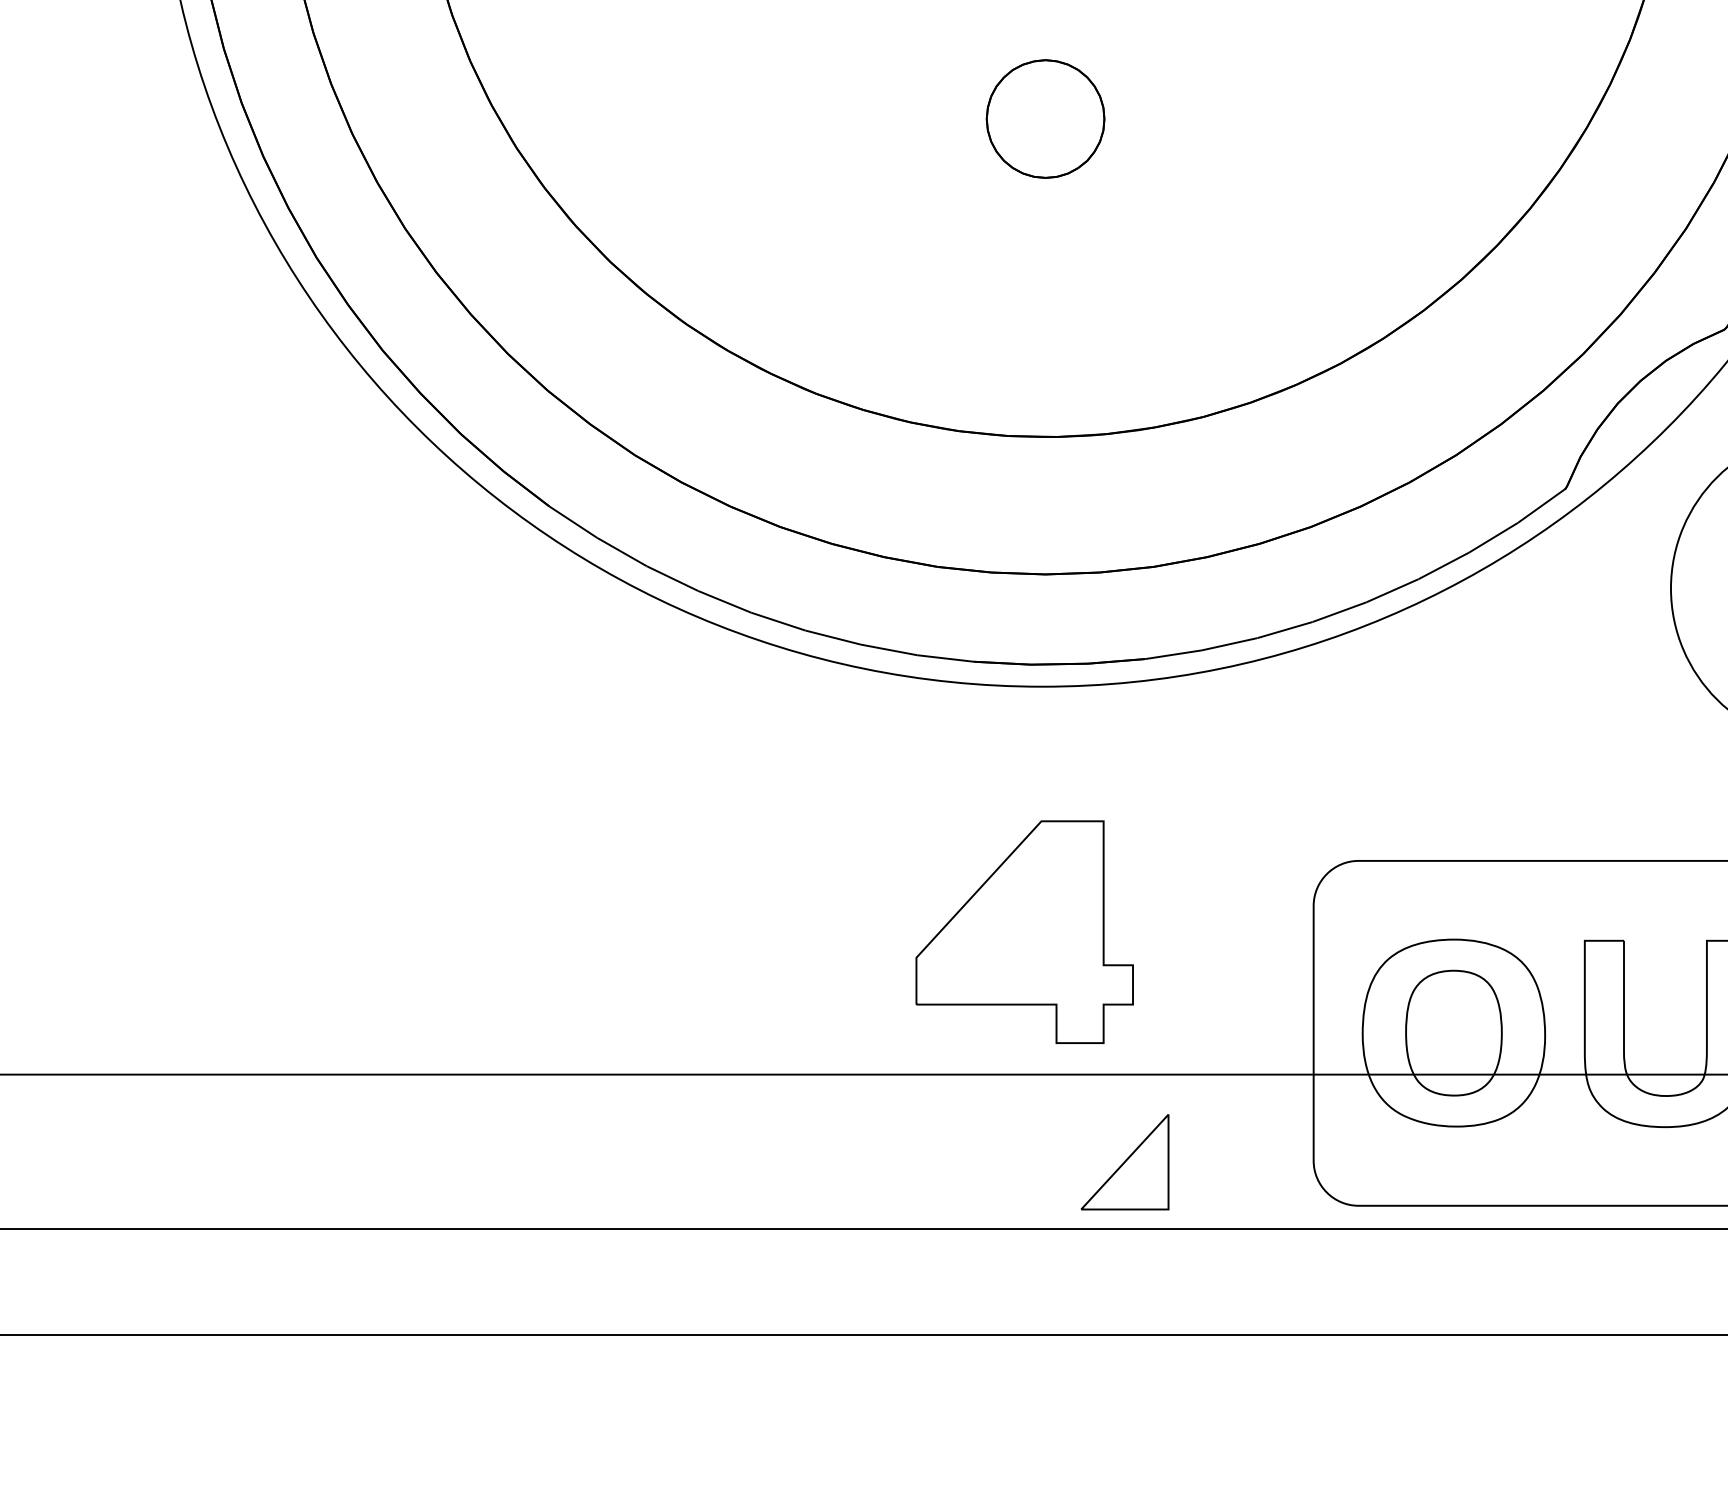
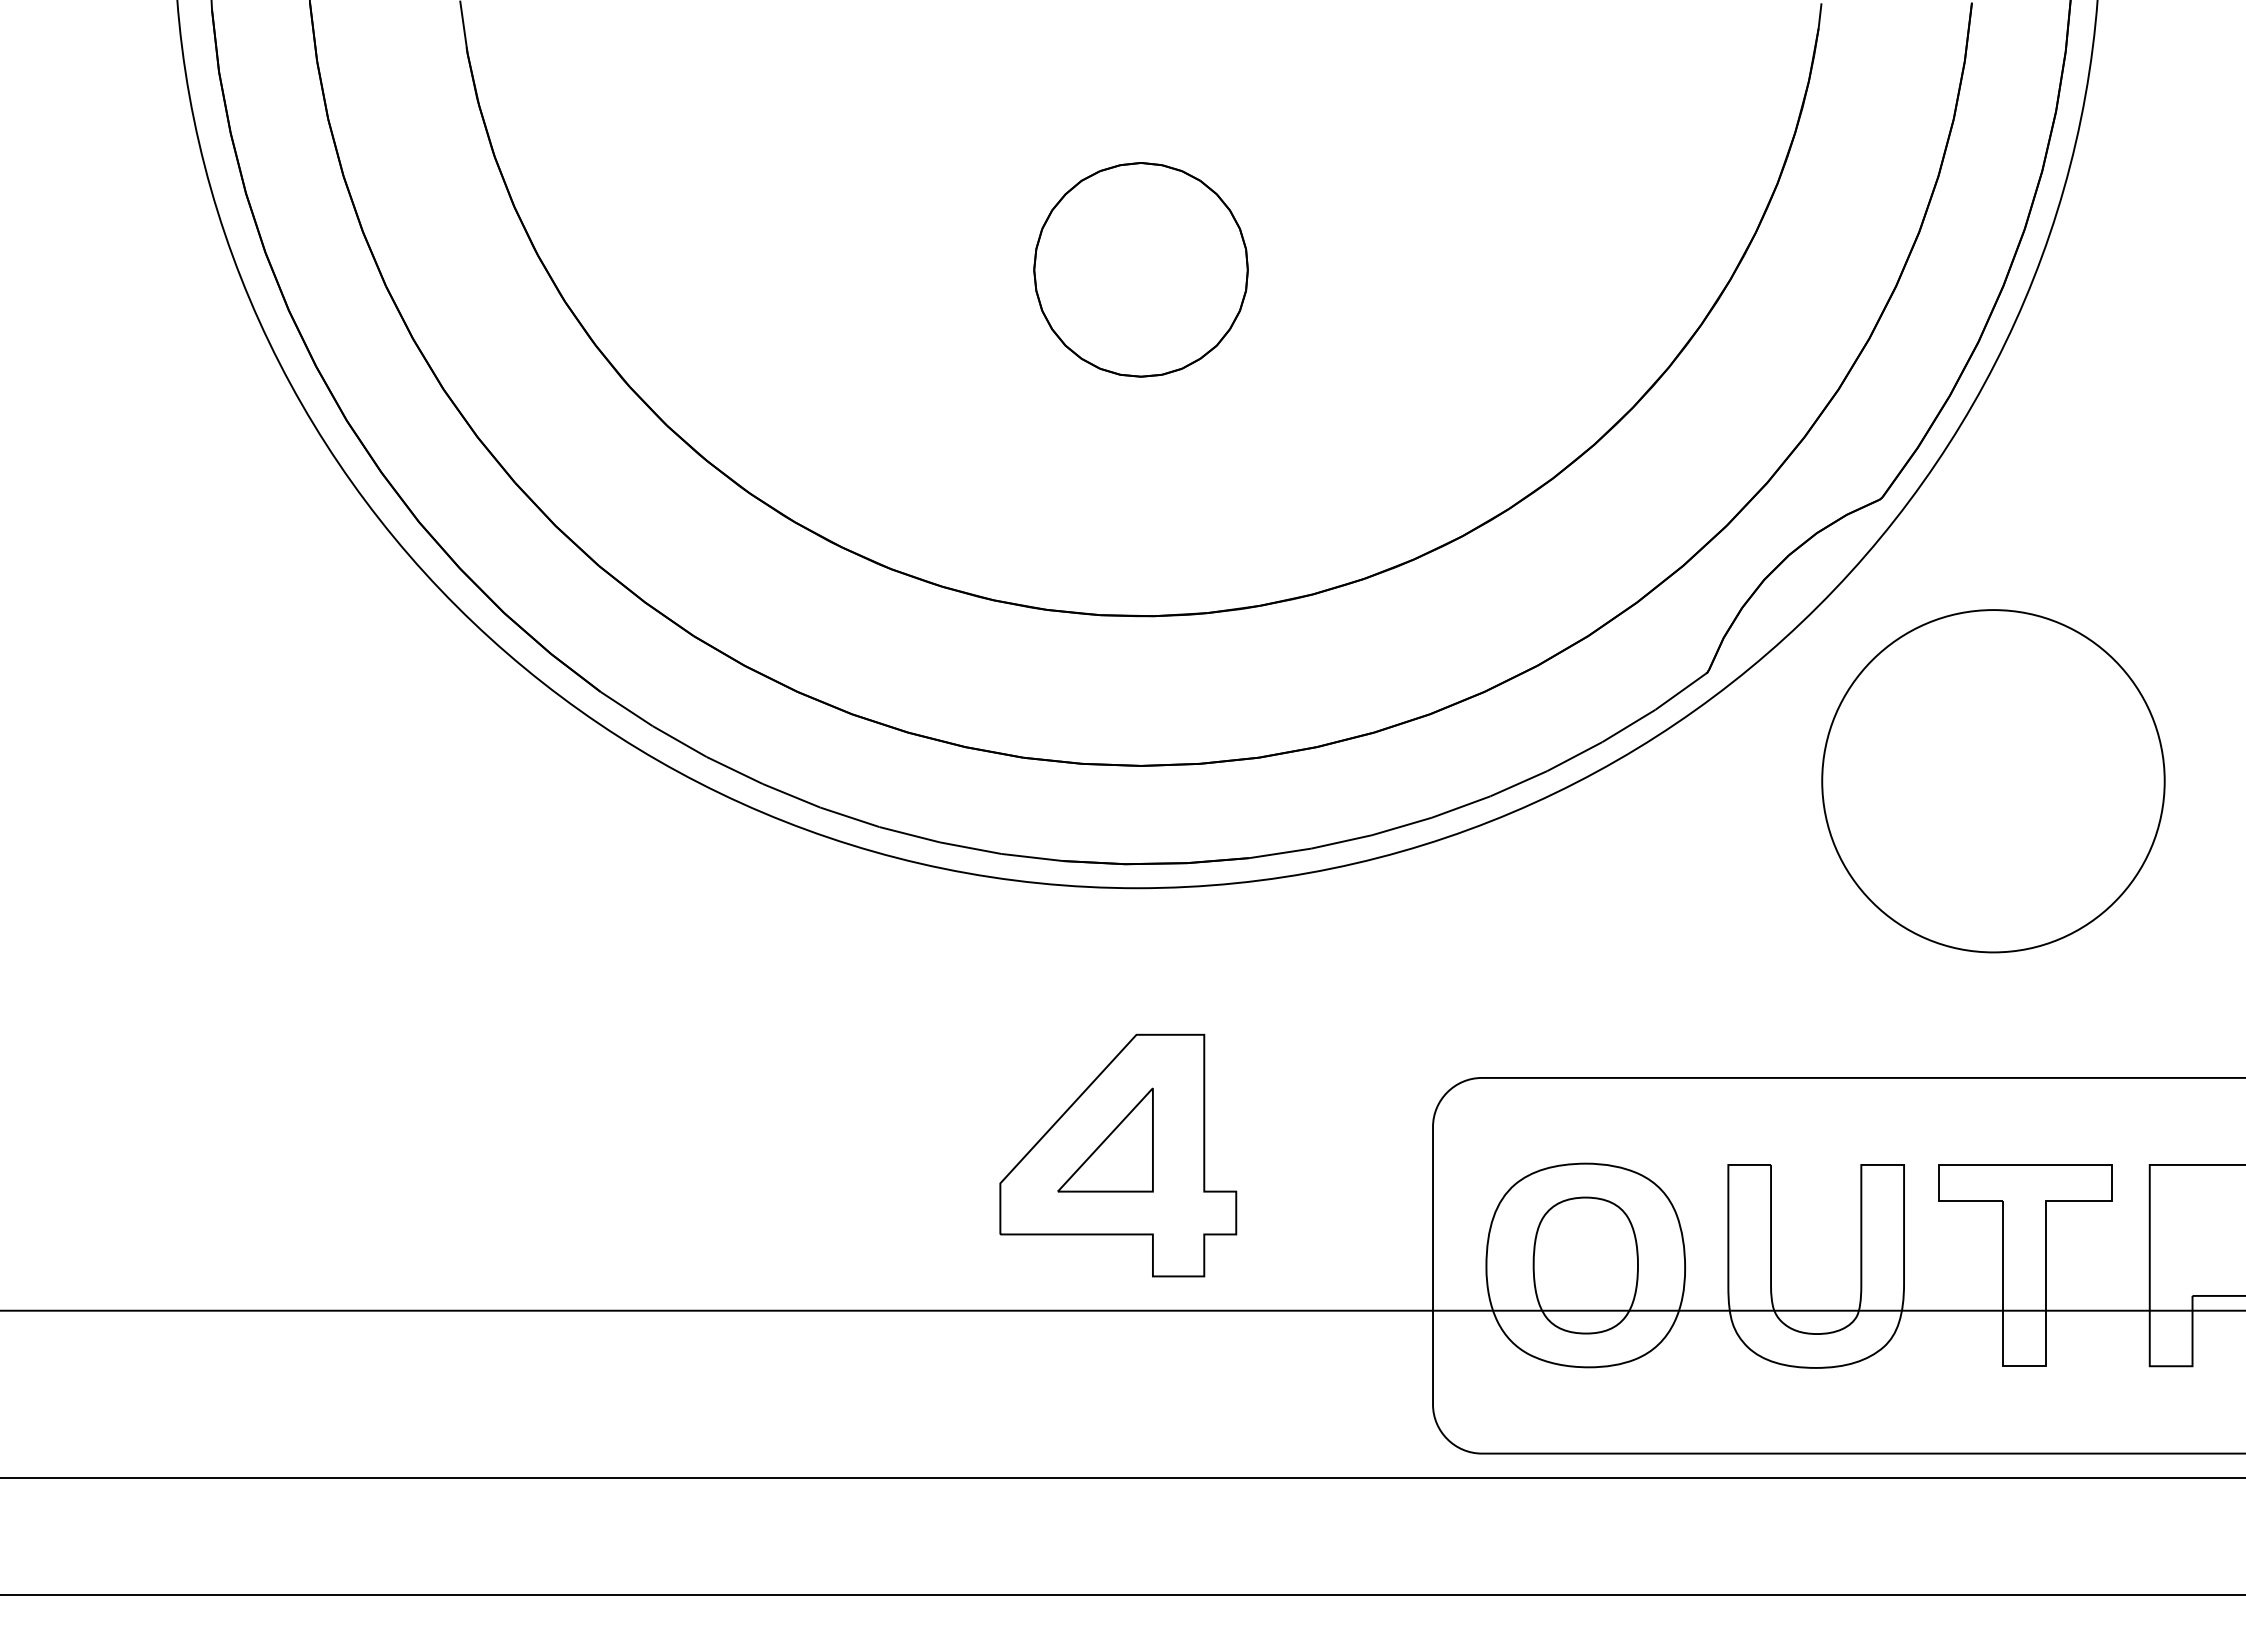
part: (1045, 118) -> (1140, 269), size x1.67
part: (1124, 1161) -> (1105, 1139), moved

